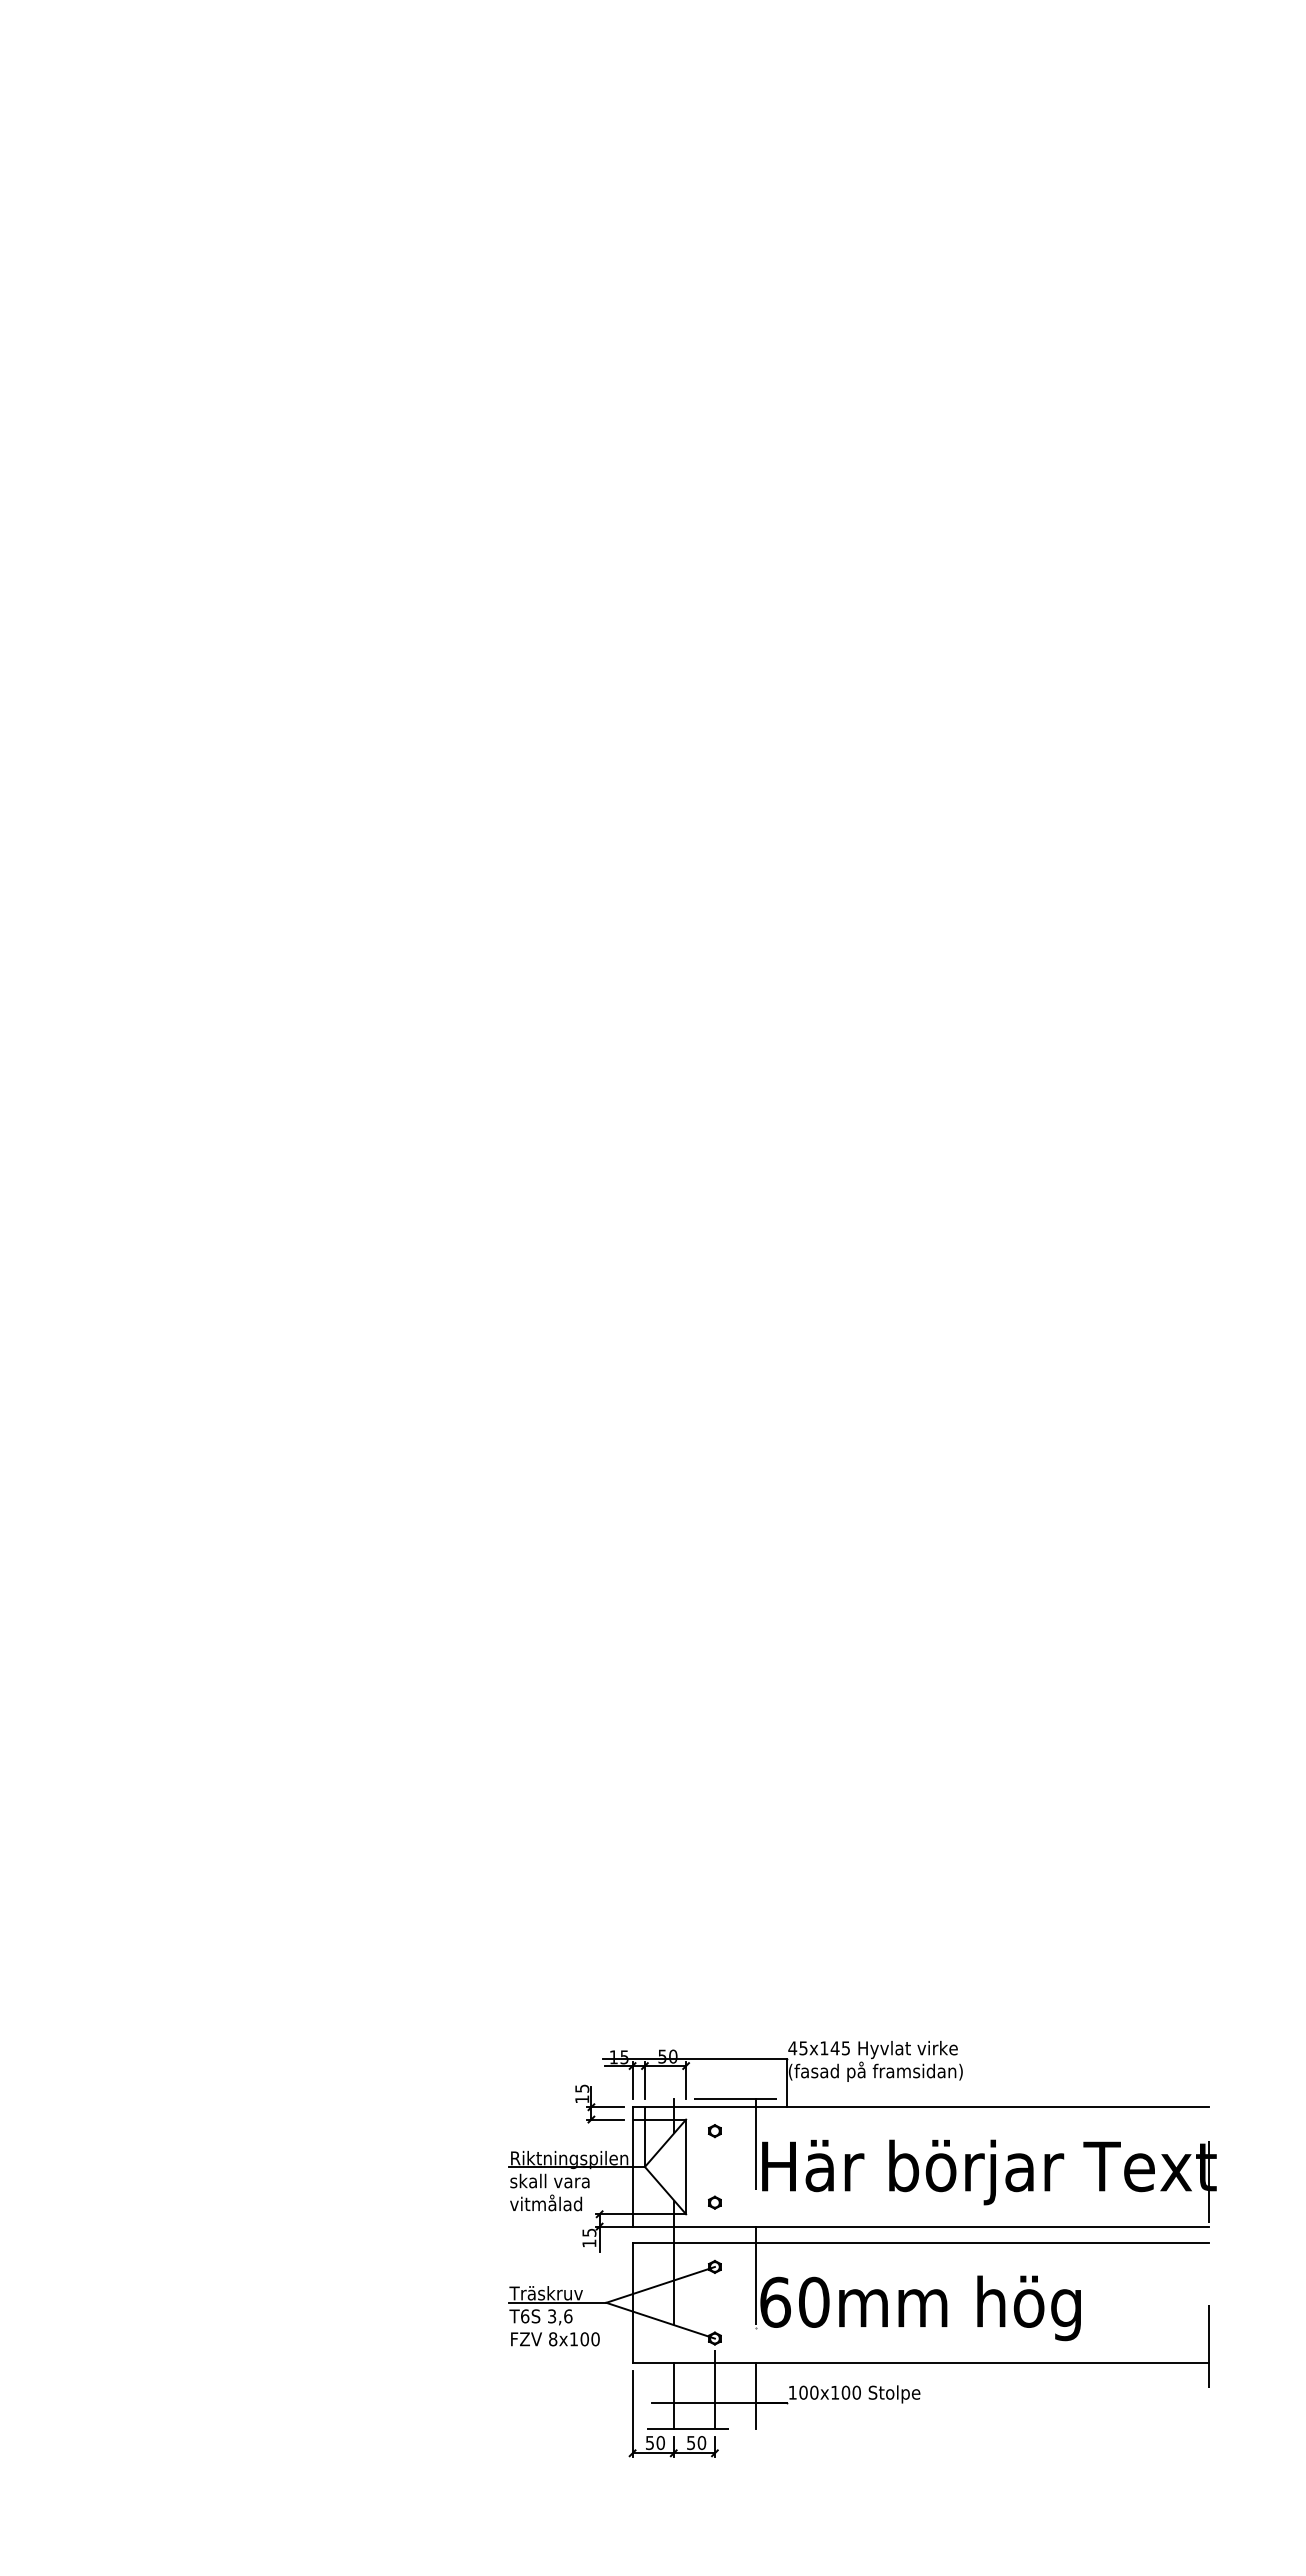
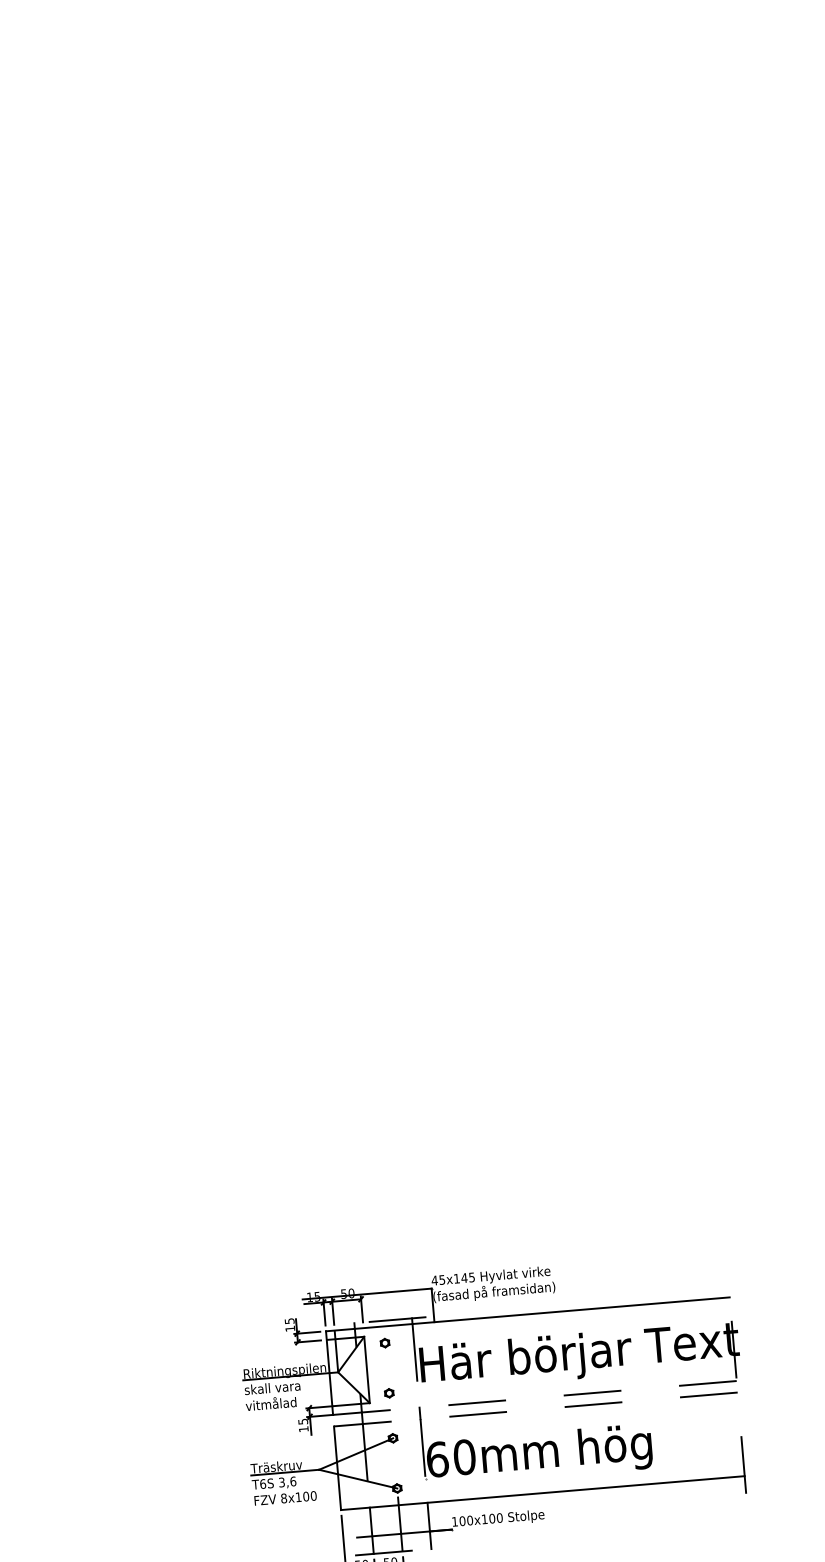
line: (921, 2226) -> (535, 1397), solid -> dashed
line: (920, 2243) -> (535, 1409), solid -> dashed

